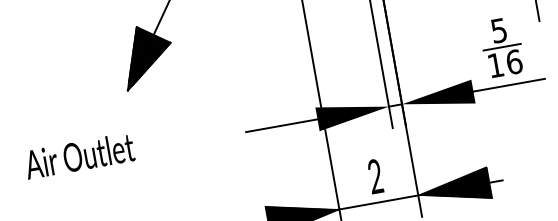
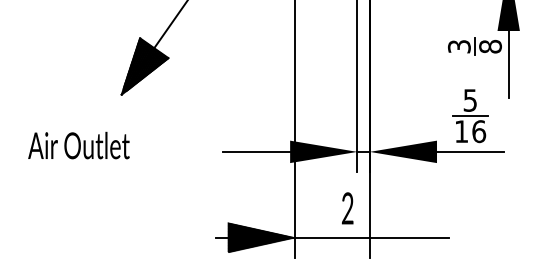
text: (79, 155) -> (78, 145), moved
text: (375, 176) -> (347, 208), moved
hatch: (454, 188) -> (403, 237), removed

